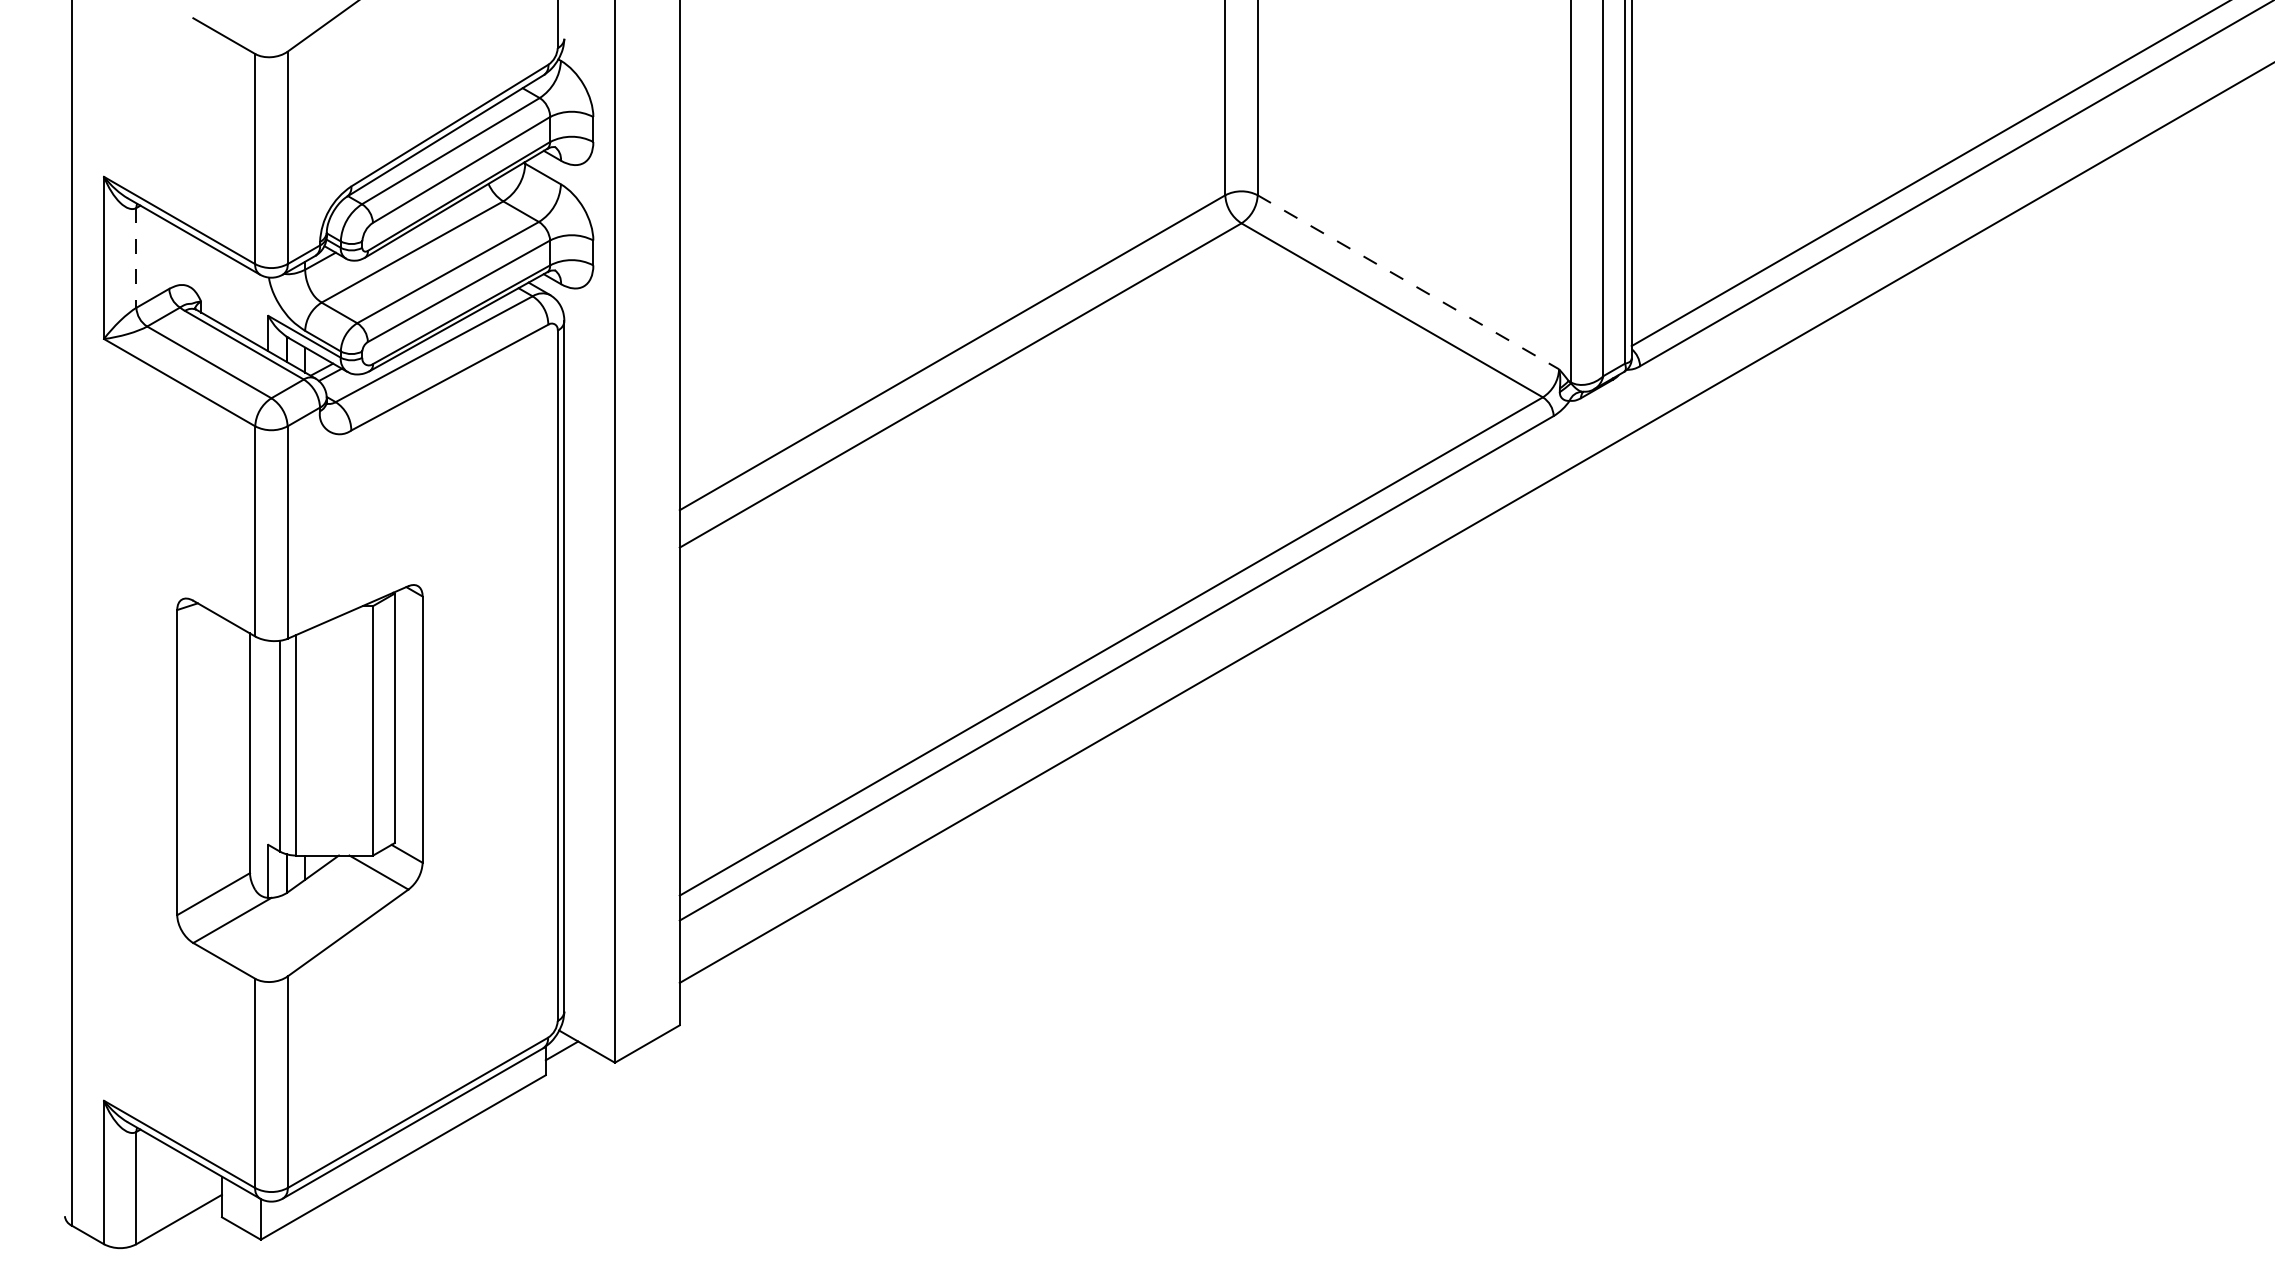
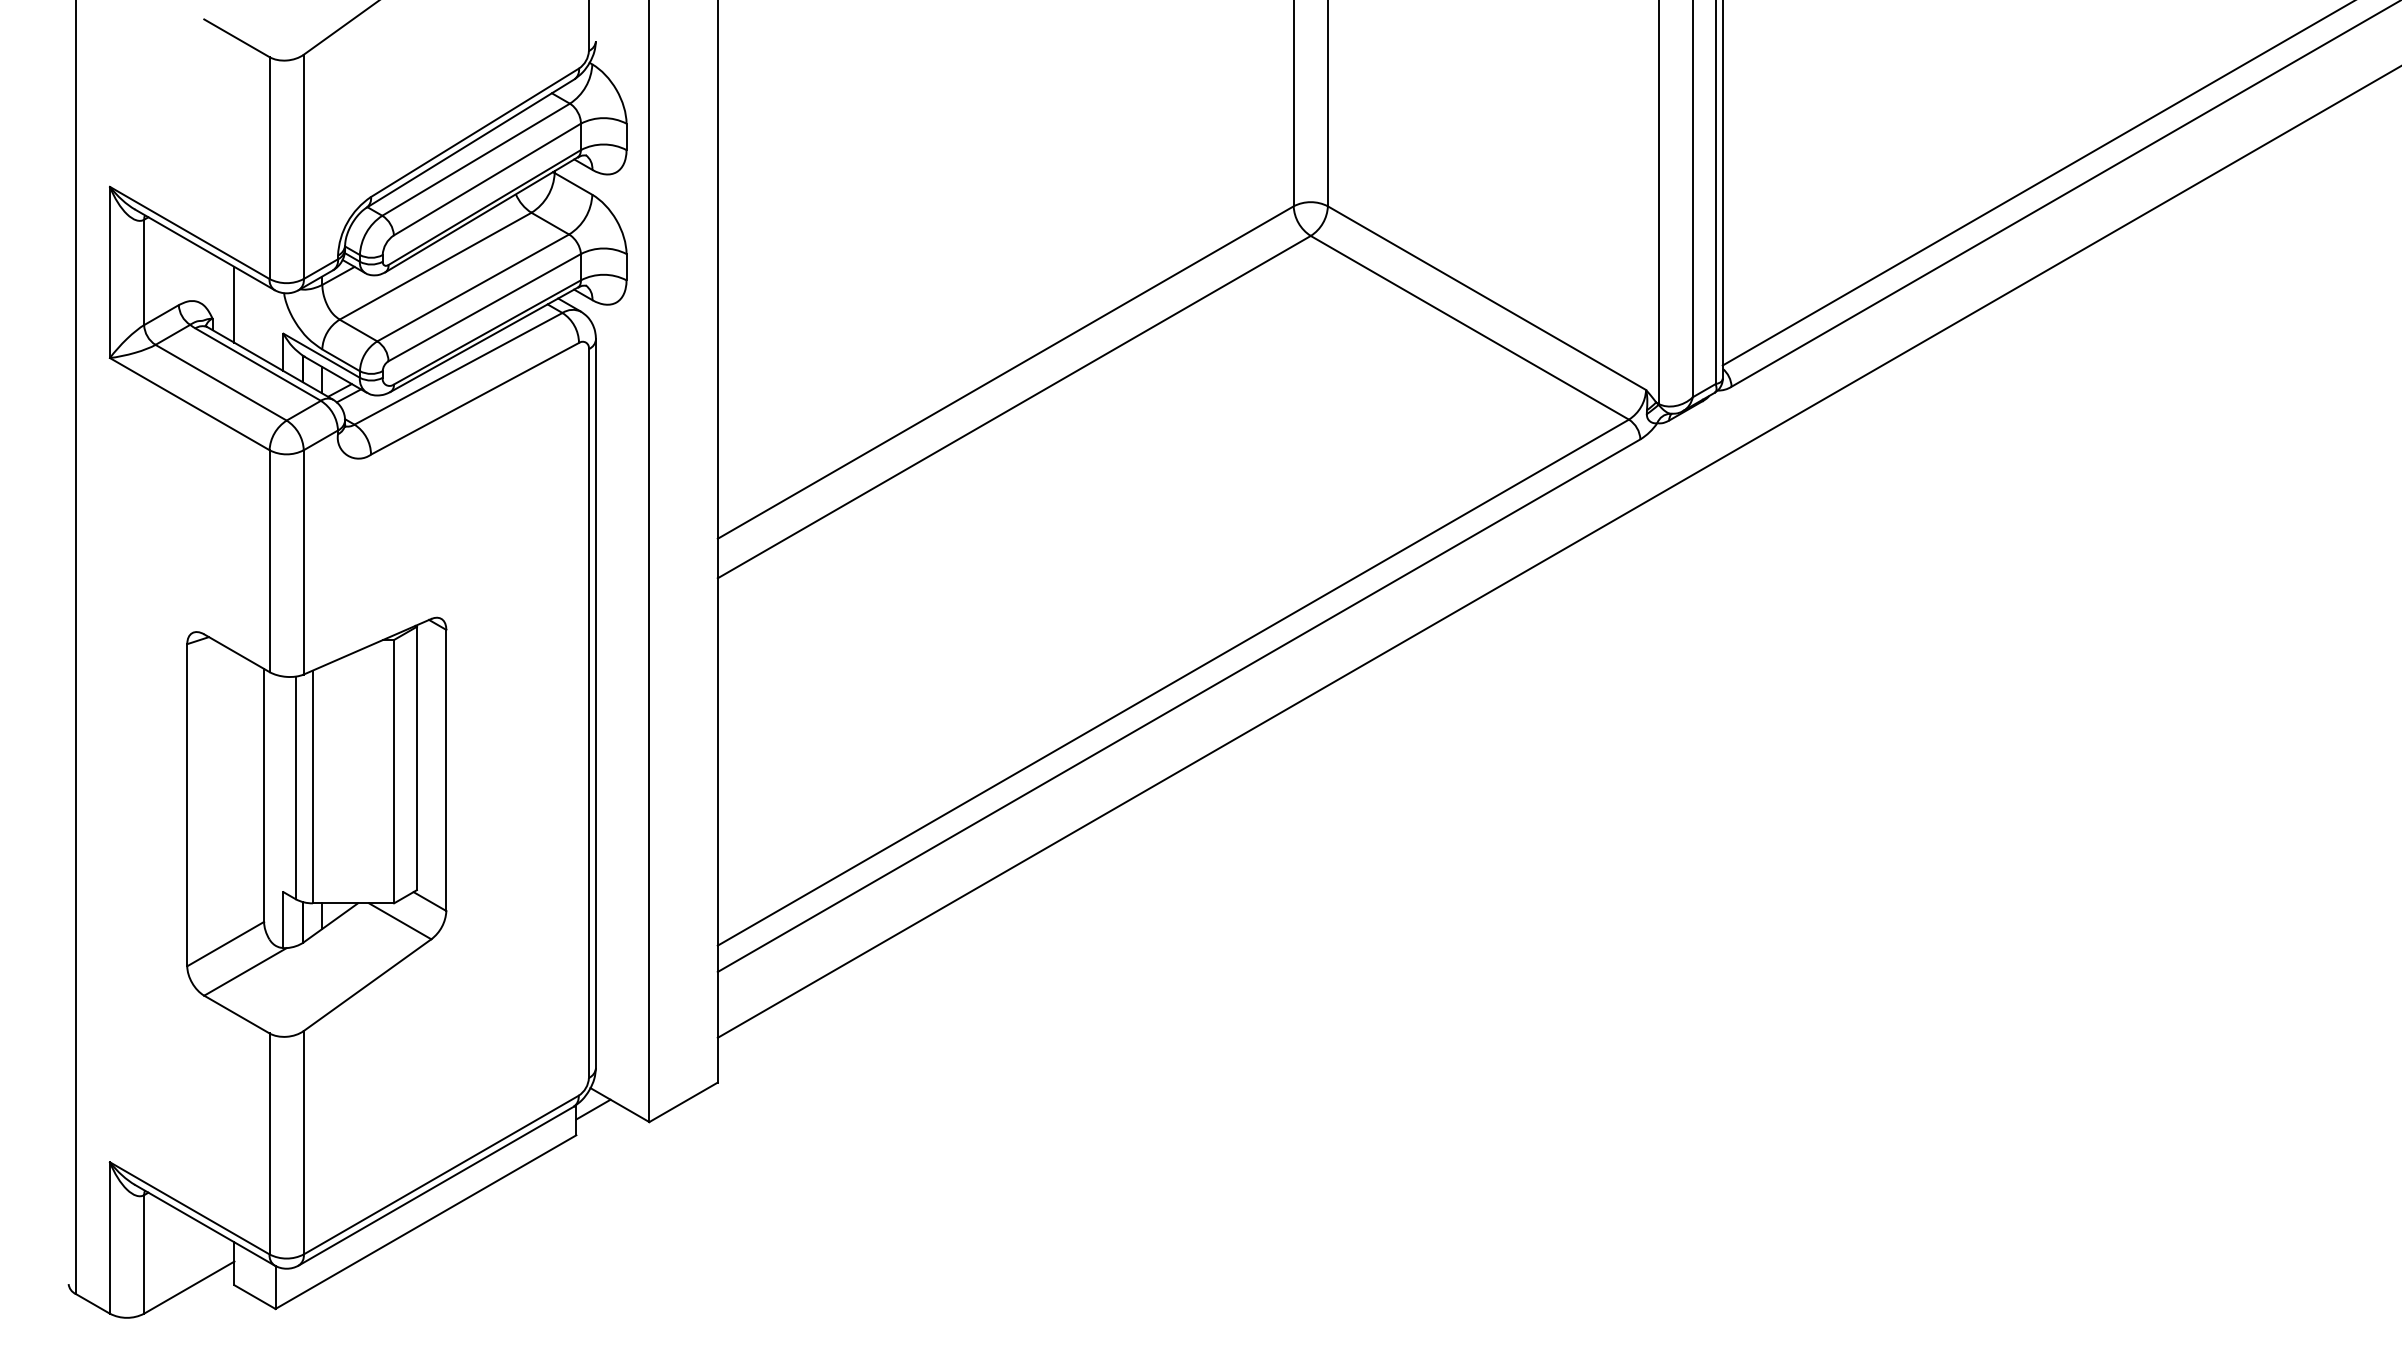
line: (136, 257) -> (144, 271), dashed -> solid
line: (1408, 282) -> (1487, 298), dashed -> solid
line: (221, 288) -> (233, 304), added

